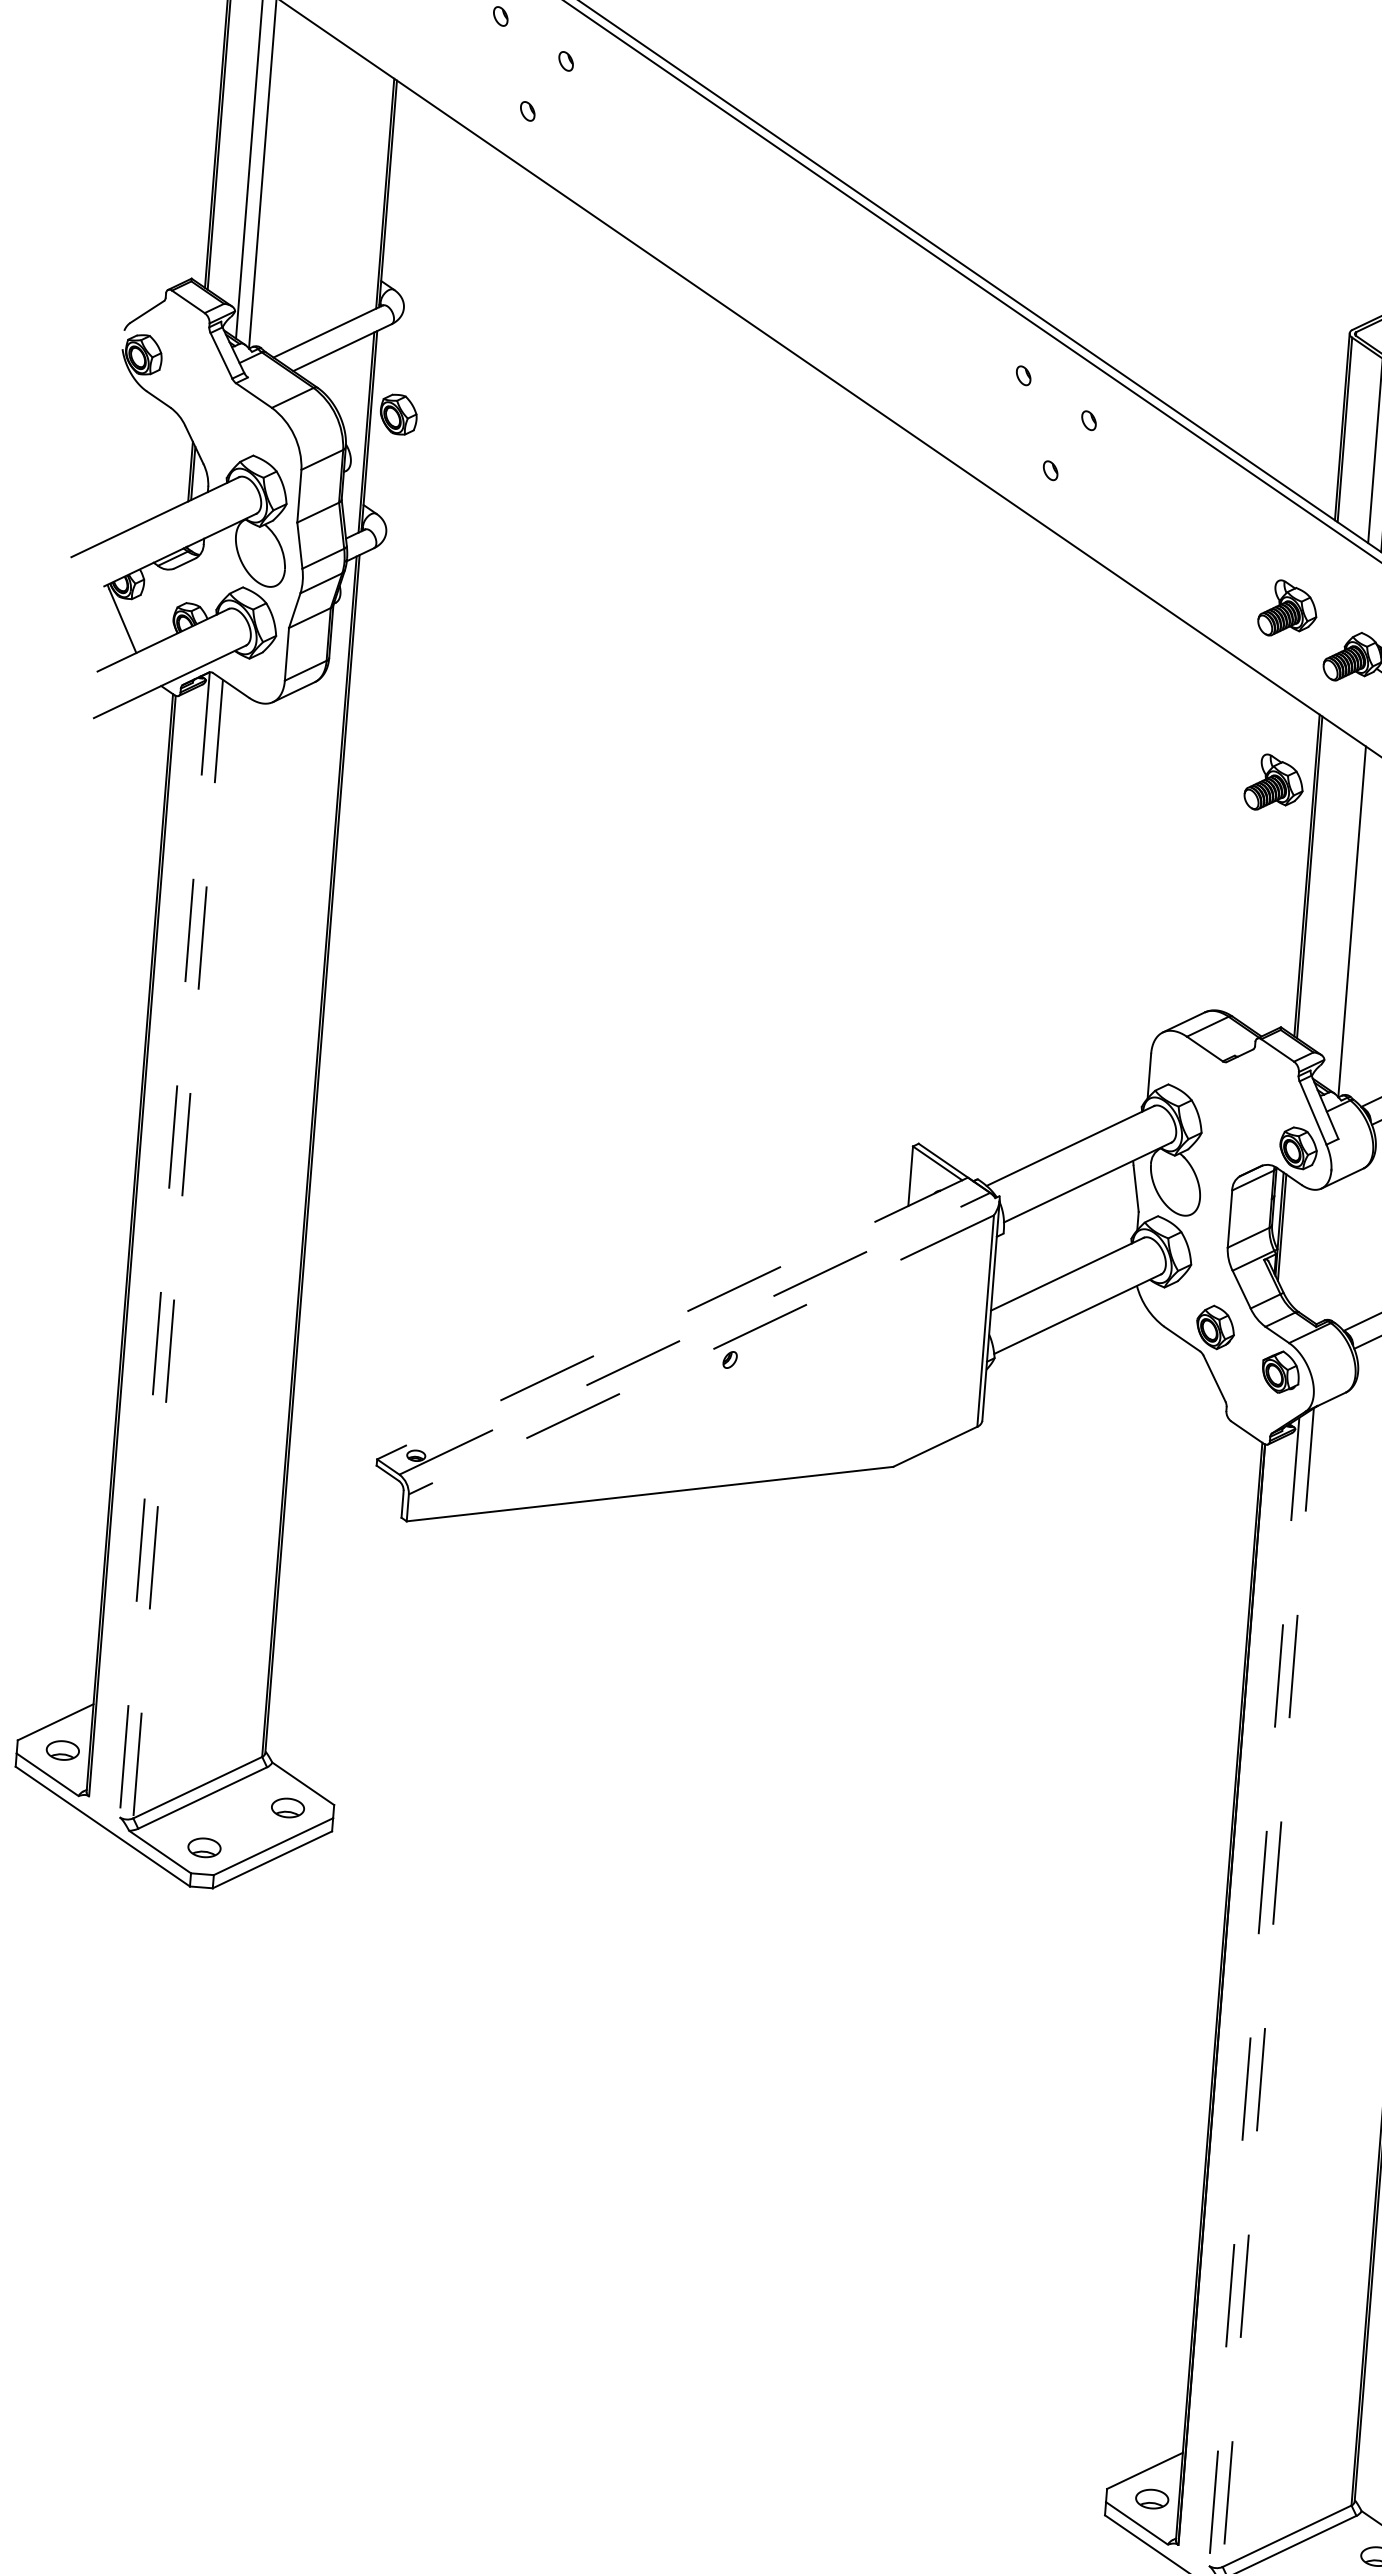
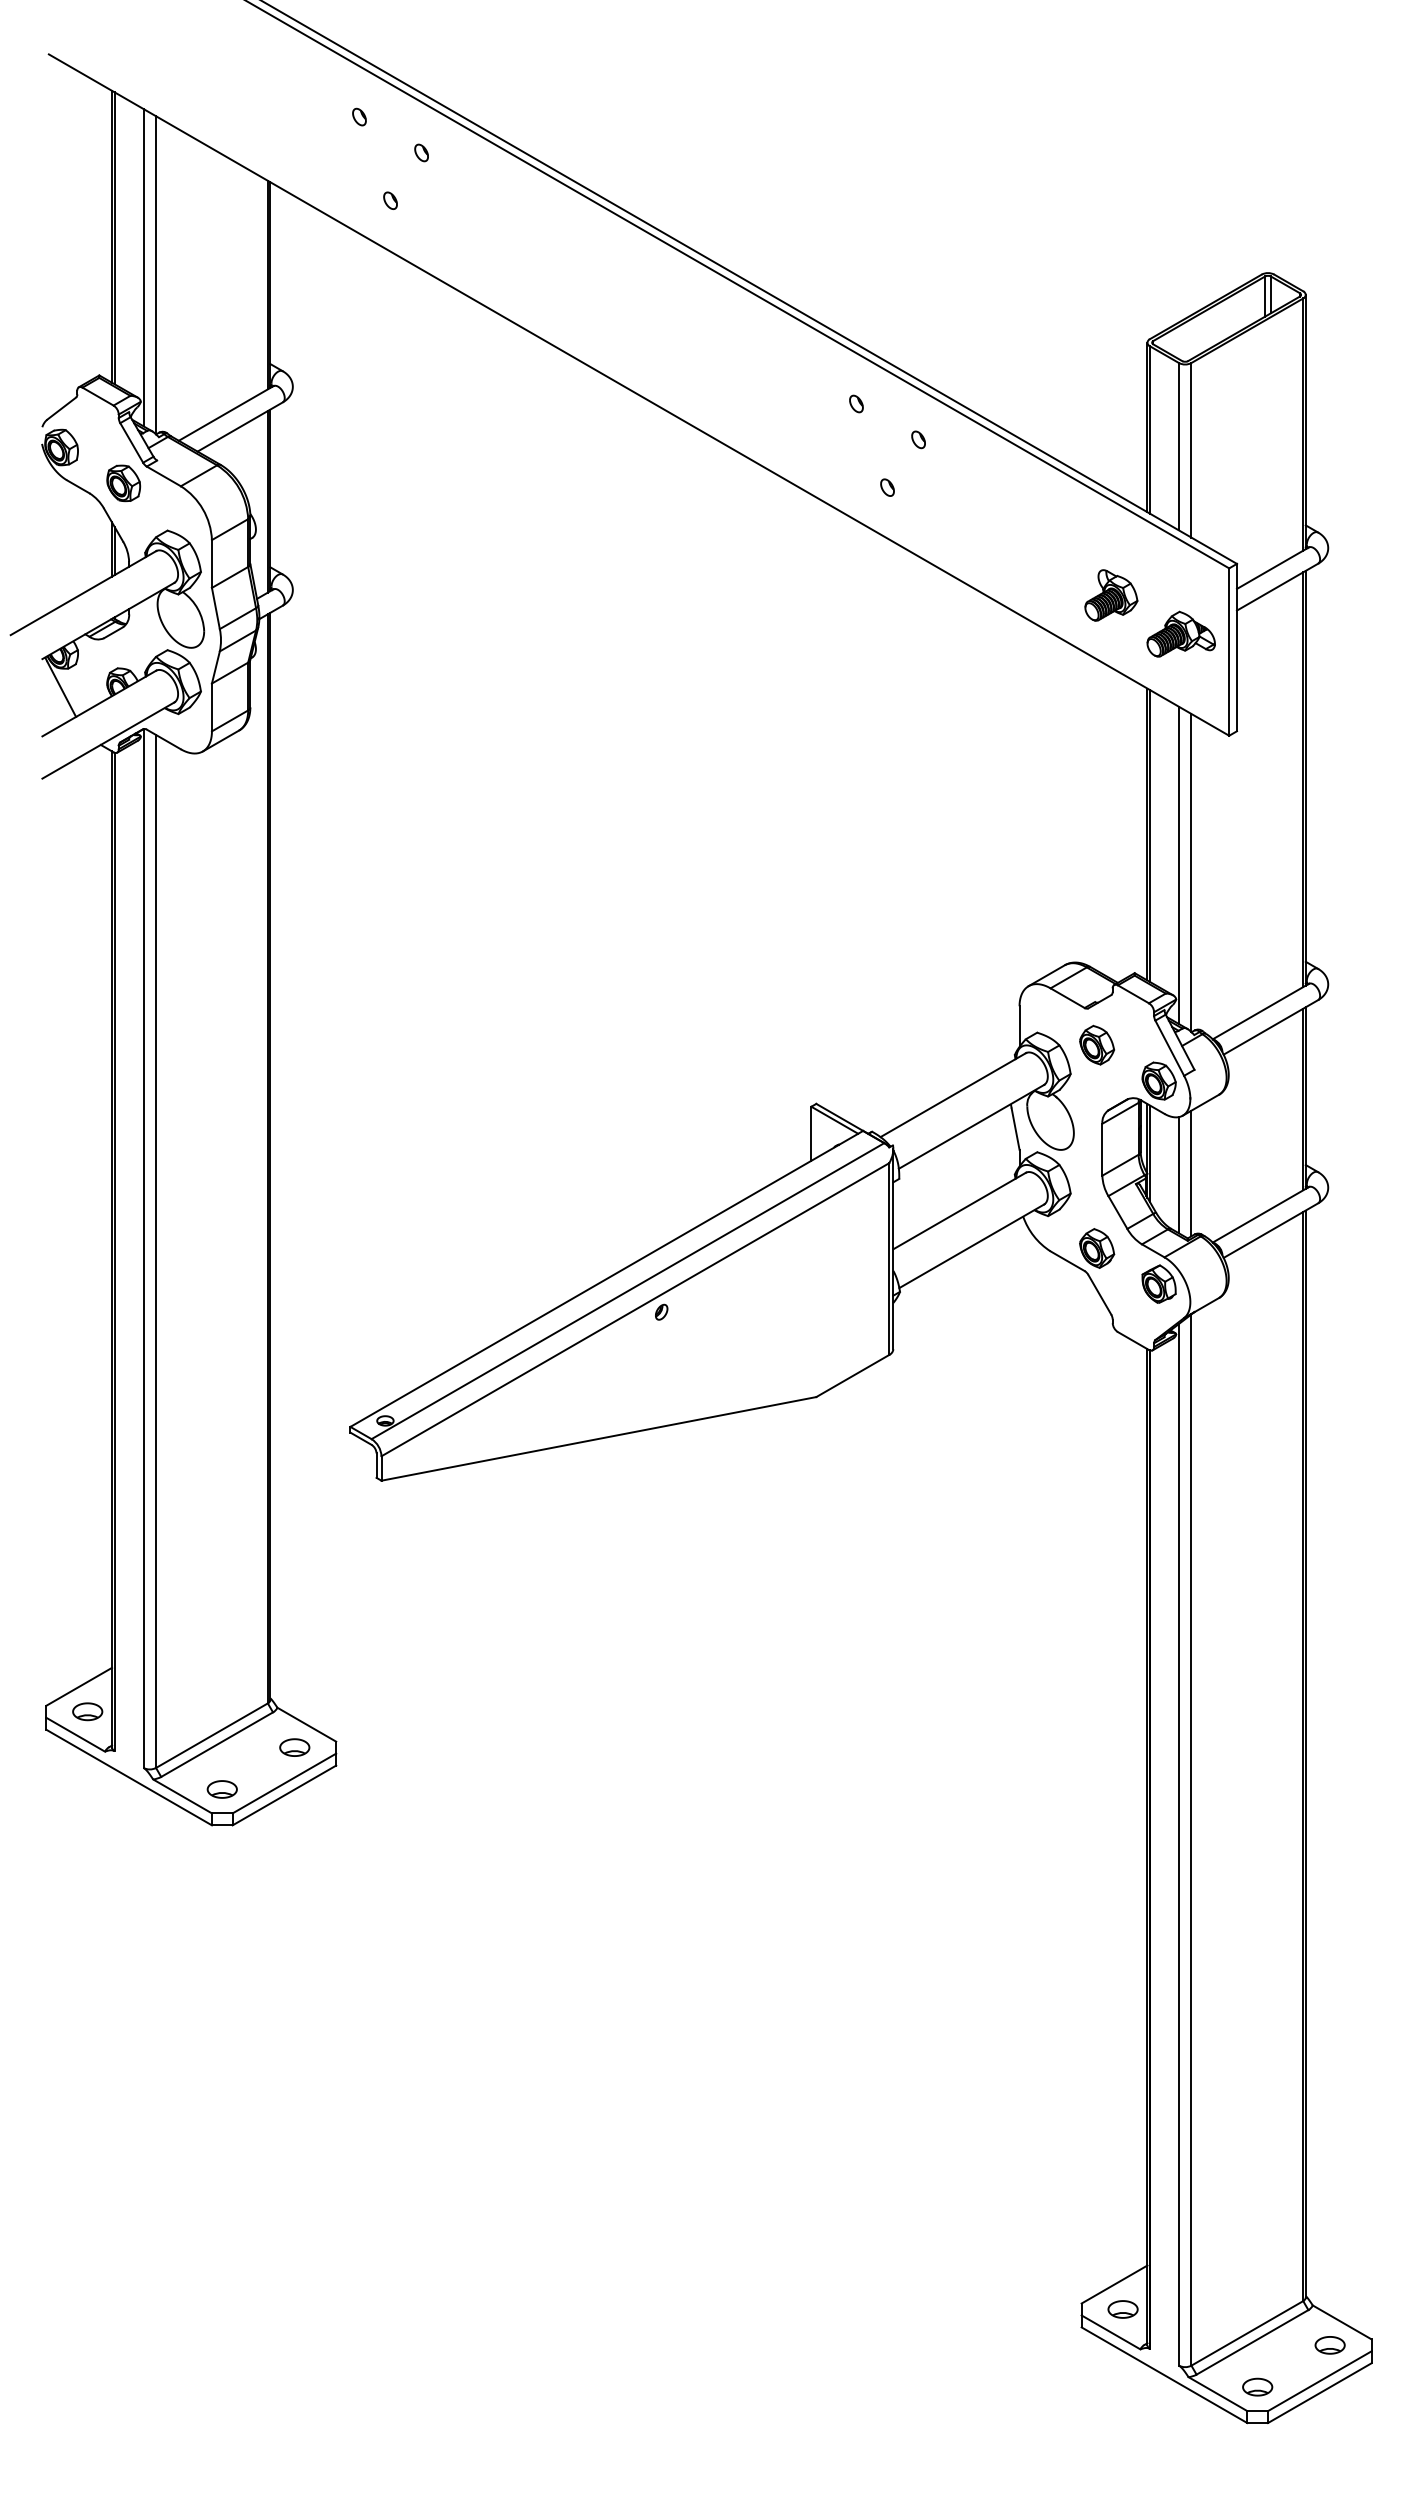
part: (398, 414) -> (123, 483), moved
part: (1274, 783) -> (1111, 753), removed
line: (1338, 912) -> (1178, 865), added
part: (1233, 1102) -> (1097, 1044), added
line: (164, 1245) -> (143, 1249), dashed -> solid
line: (178, 1249) -> (156, 1251), dashed -> solid
line: (1326, 1253) -> (1191, 1173), added
line: (1311, 1254) -> (1178, 1175), added
line: (672, 1319) -> (606, 1279), dashed -> solid
line: (695, 1333) -> (628, 1290), dashed -> solid
line: (700, 1354) -> (634, 1309), dashed -> solid
line: (1268, 1988) -> (1191, 1840), dashed -> solid
line: (1253, 1991) -> (1178, 1844), dashed -> solid

